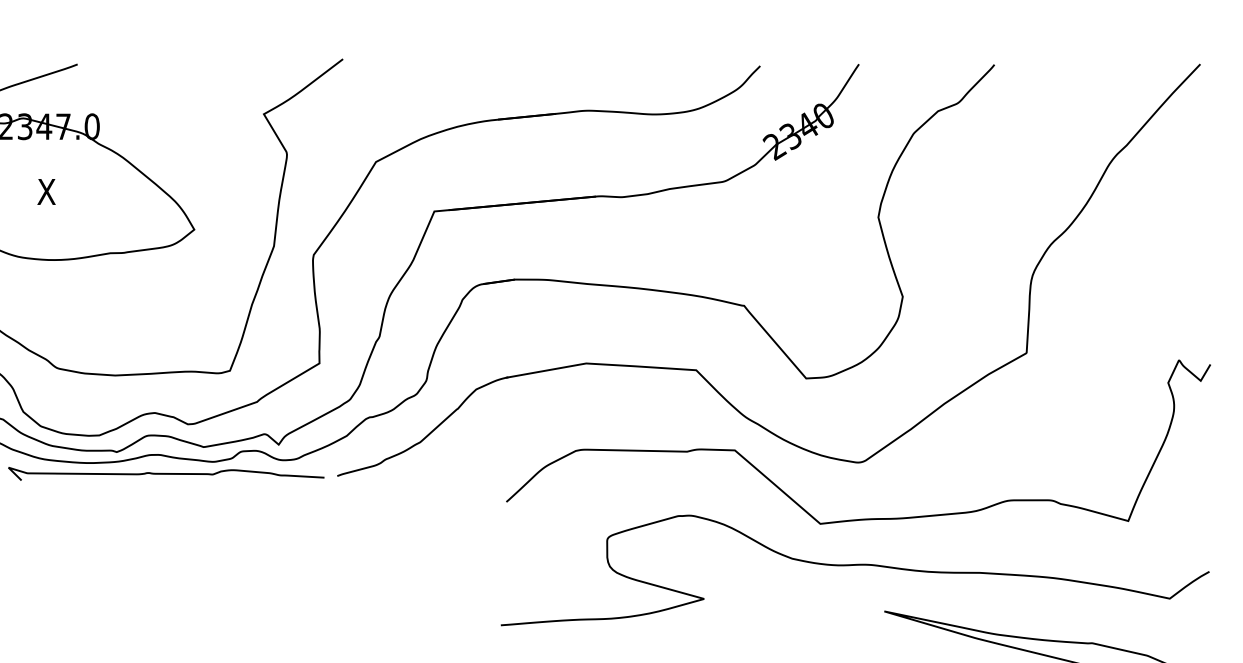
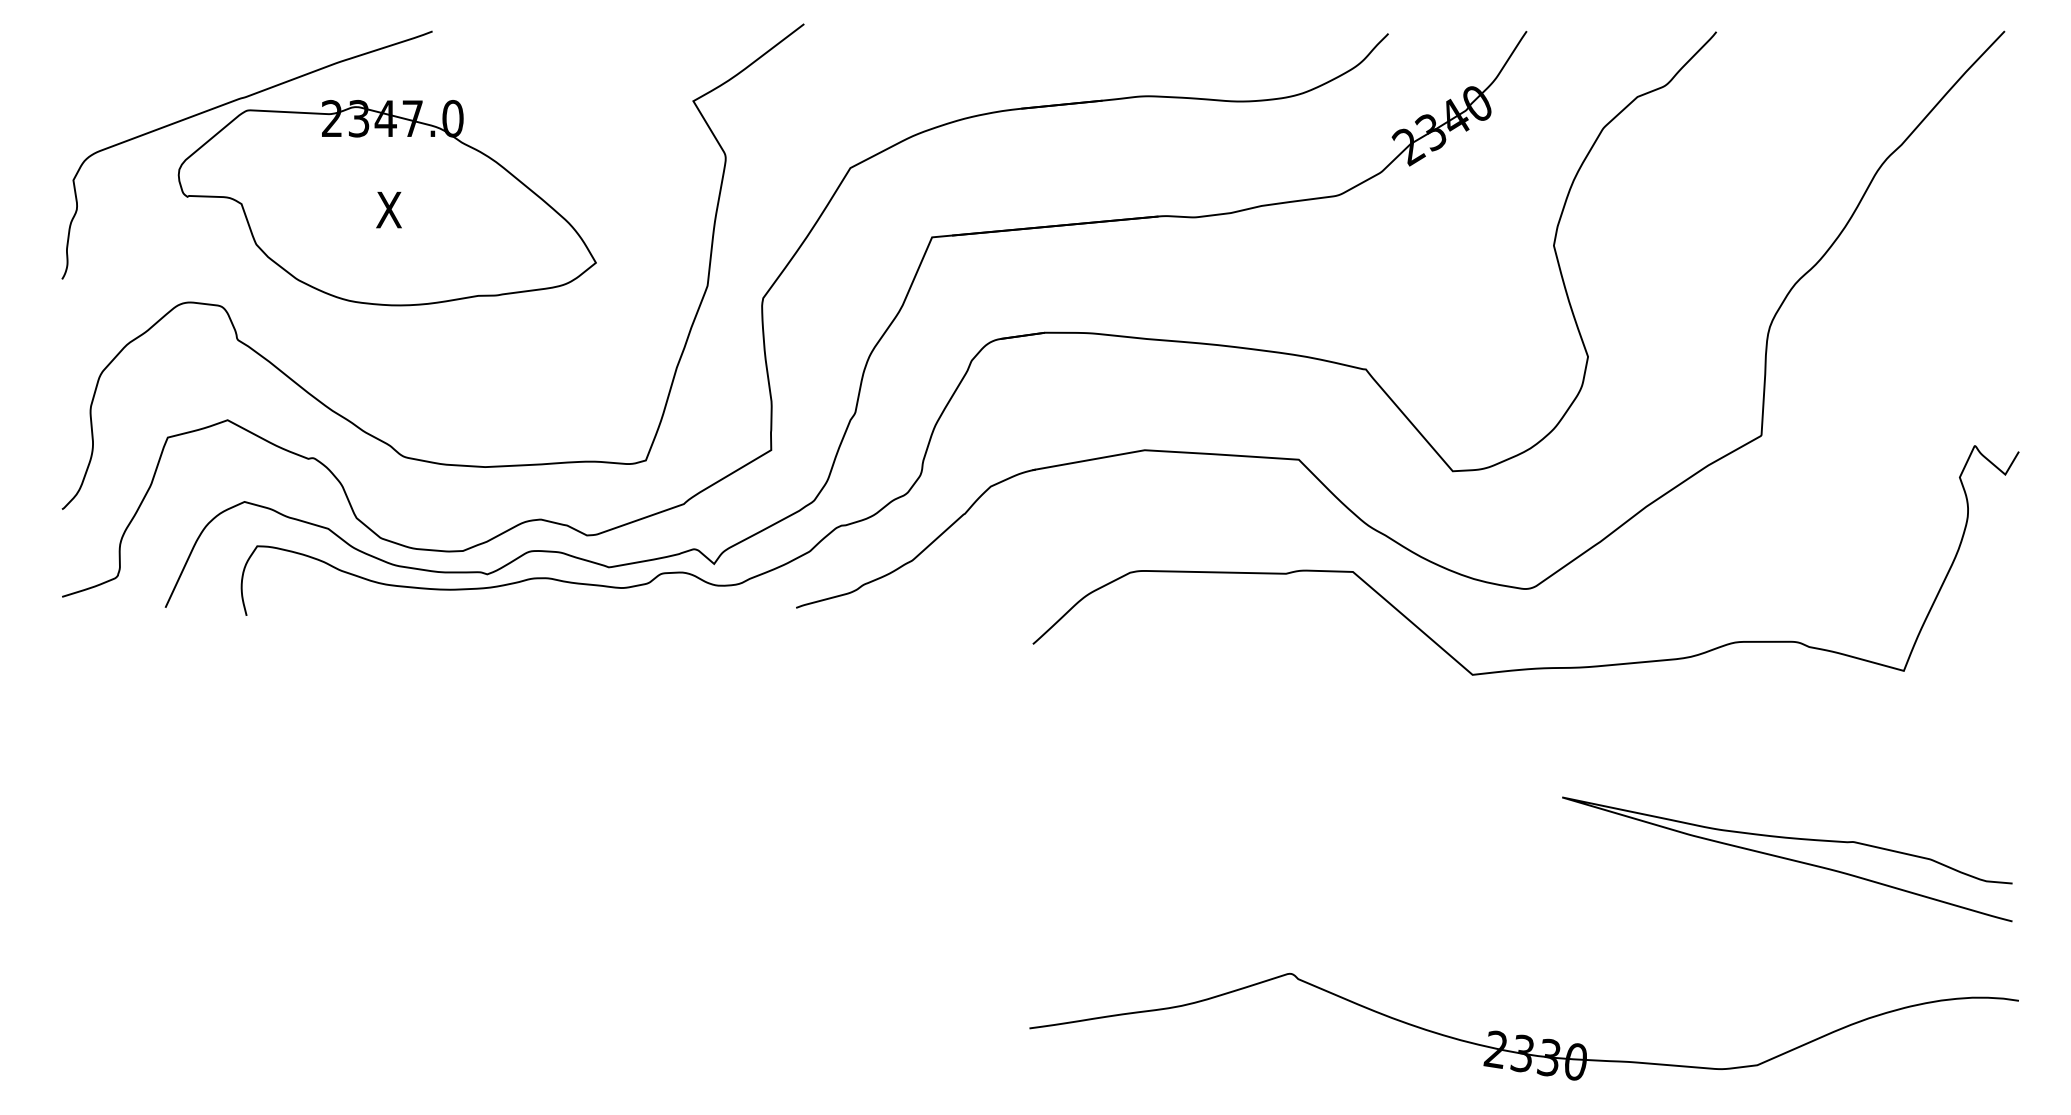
curve: (166, 473) -> (556, 604), removed
curve: (855, 565) -> (1521, 733), removed

